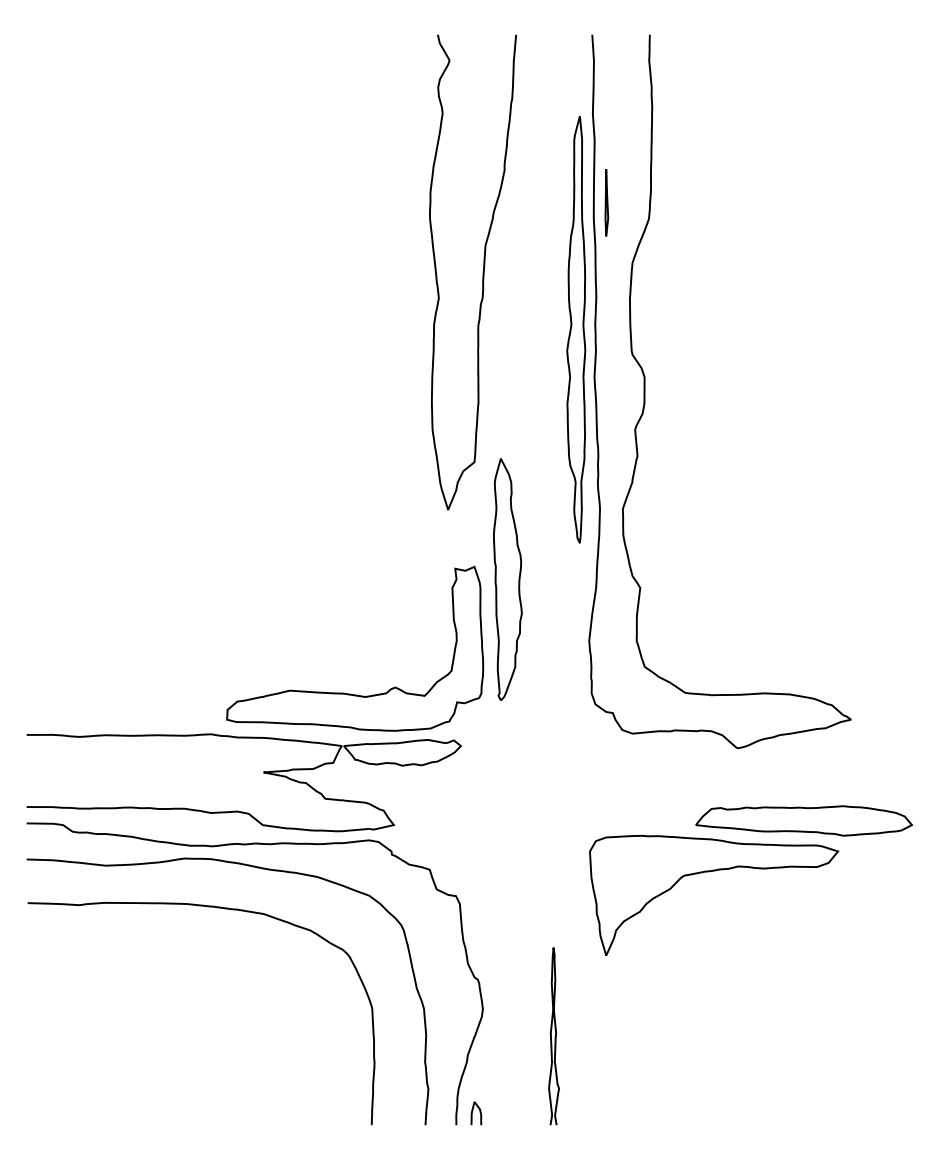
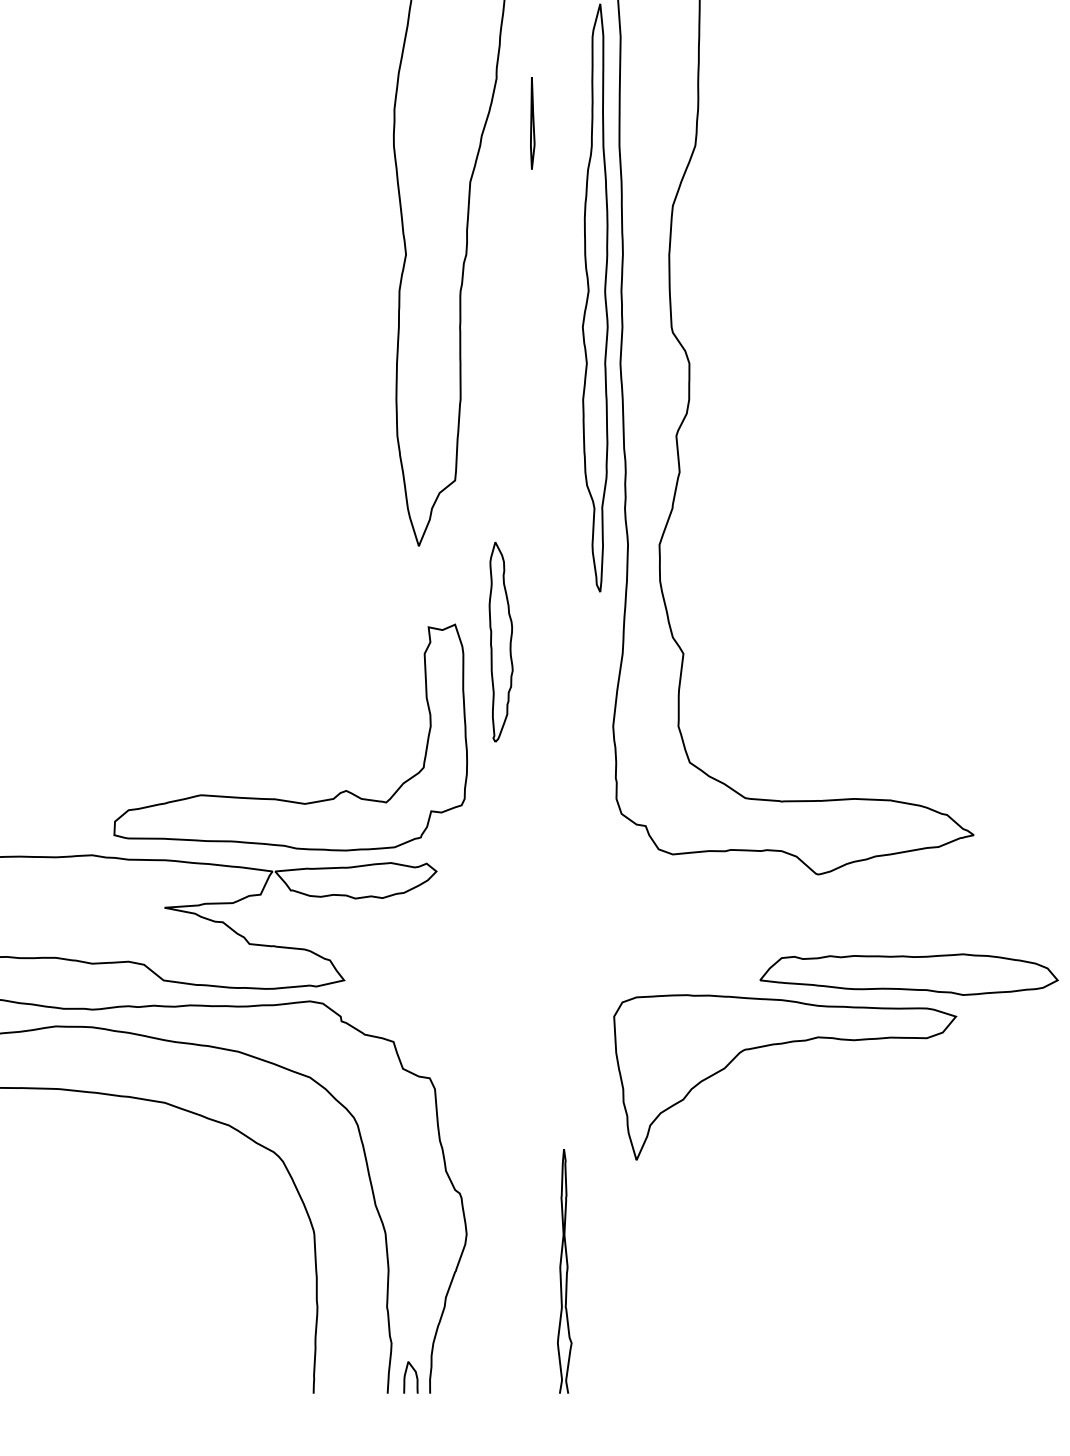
part: (606, 202) -> (532, 122), moved
part: (507, 579) -> (500, 642), size x0.6
curve: (479, 1112) -> (415, 1376), moved

